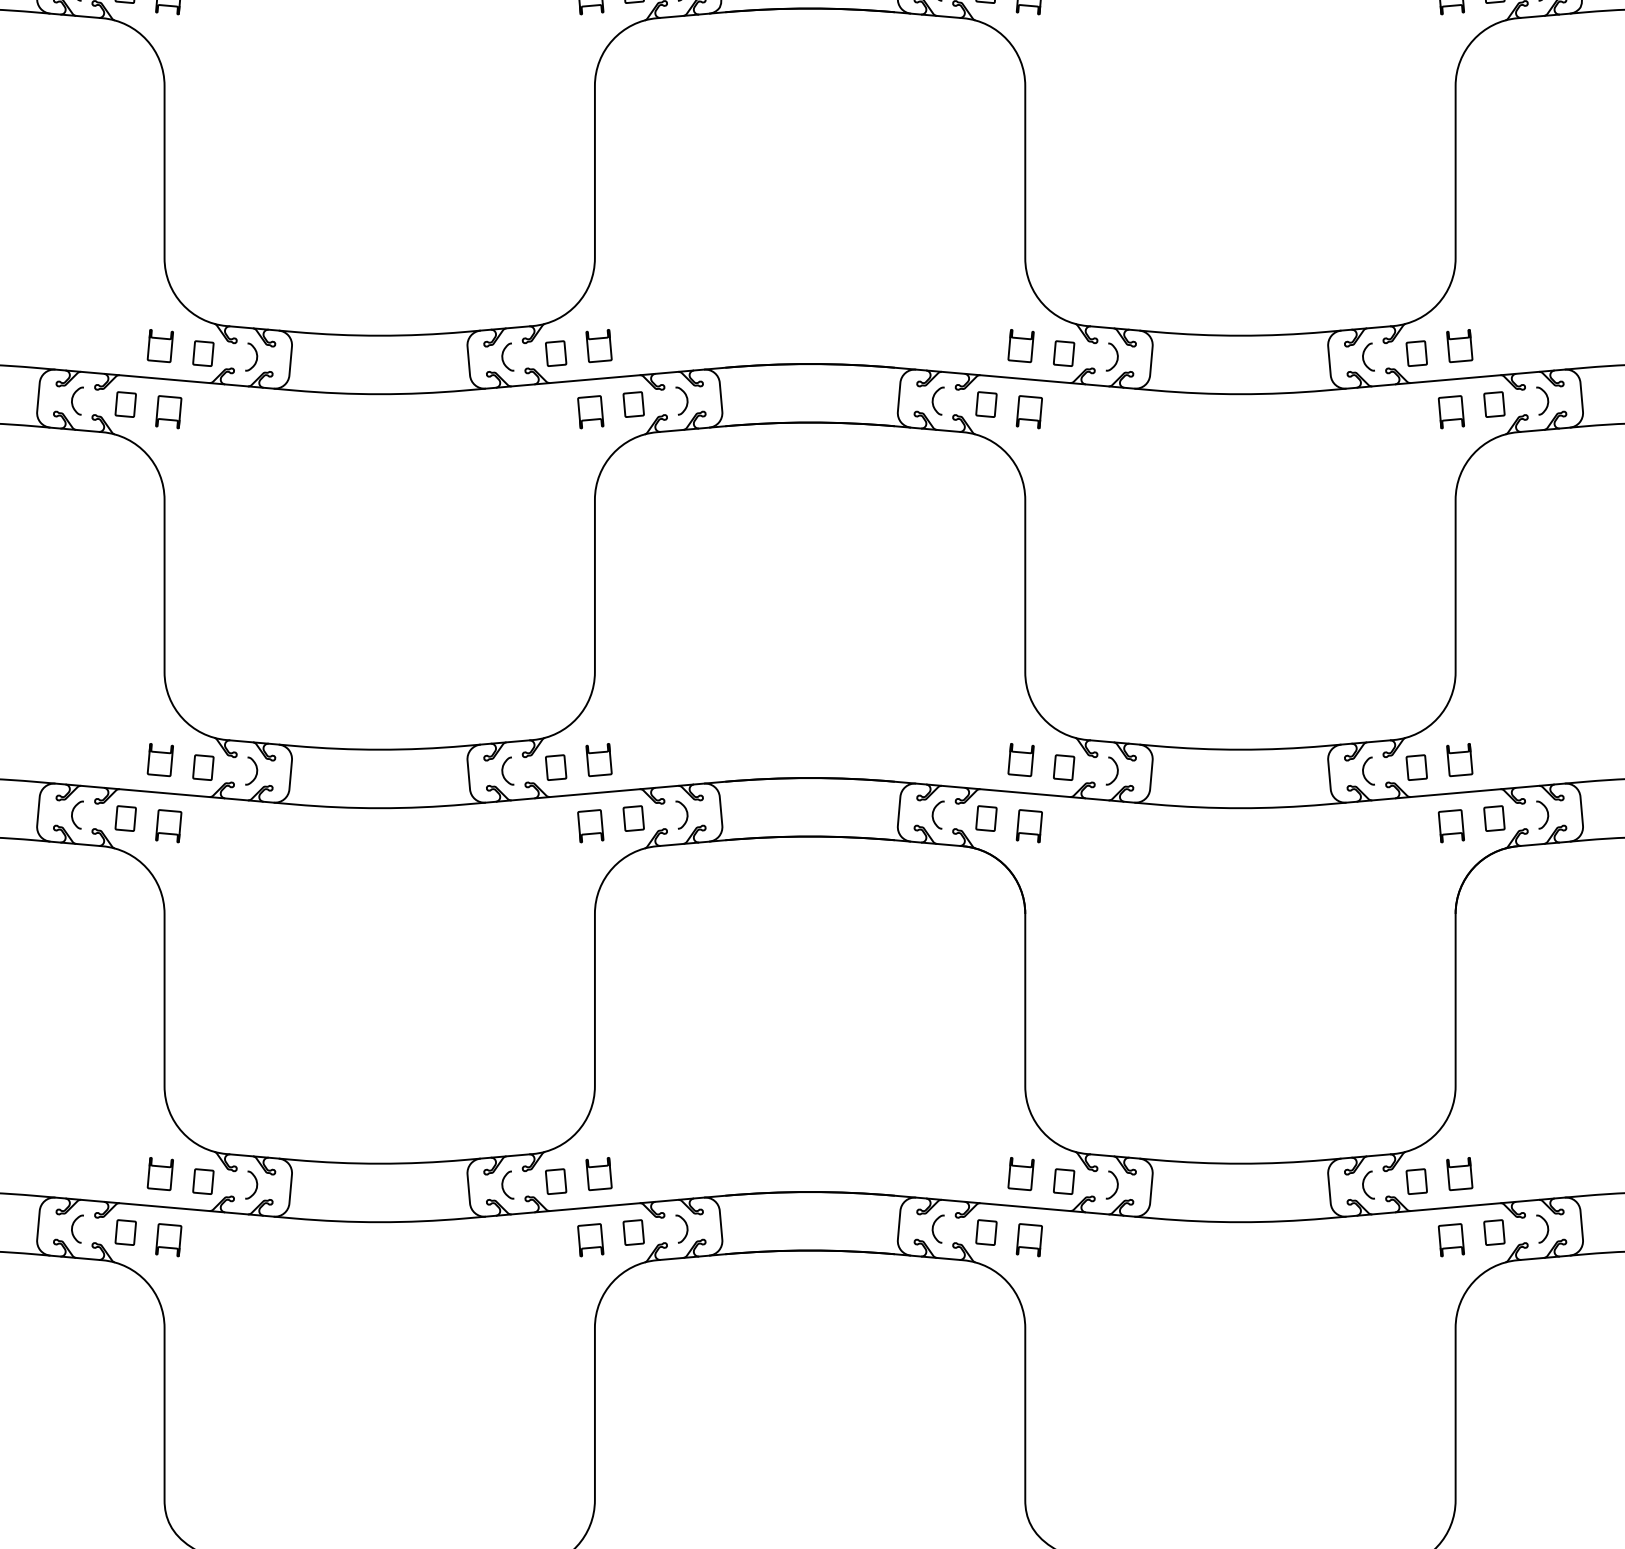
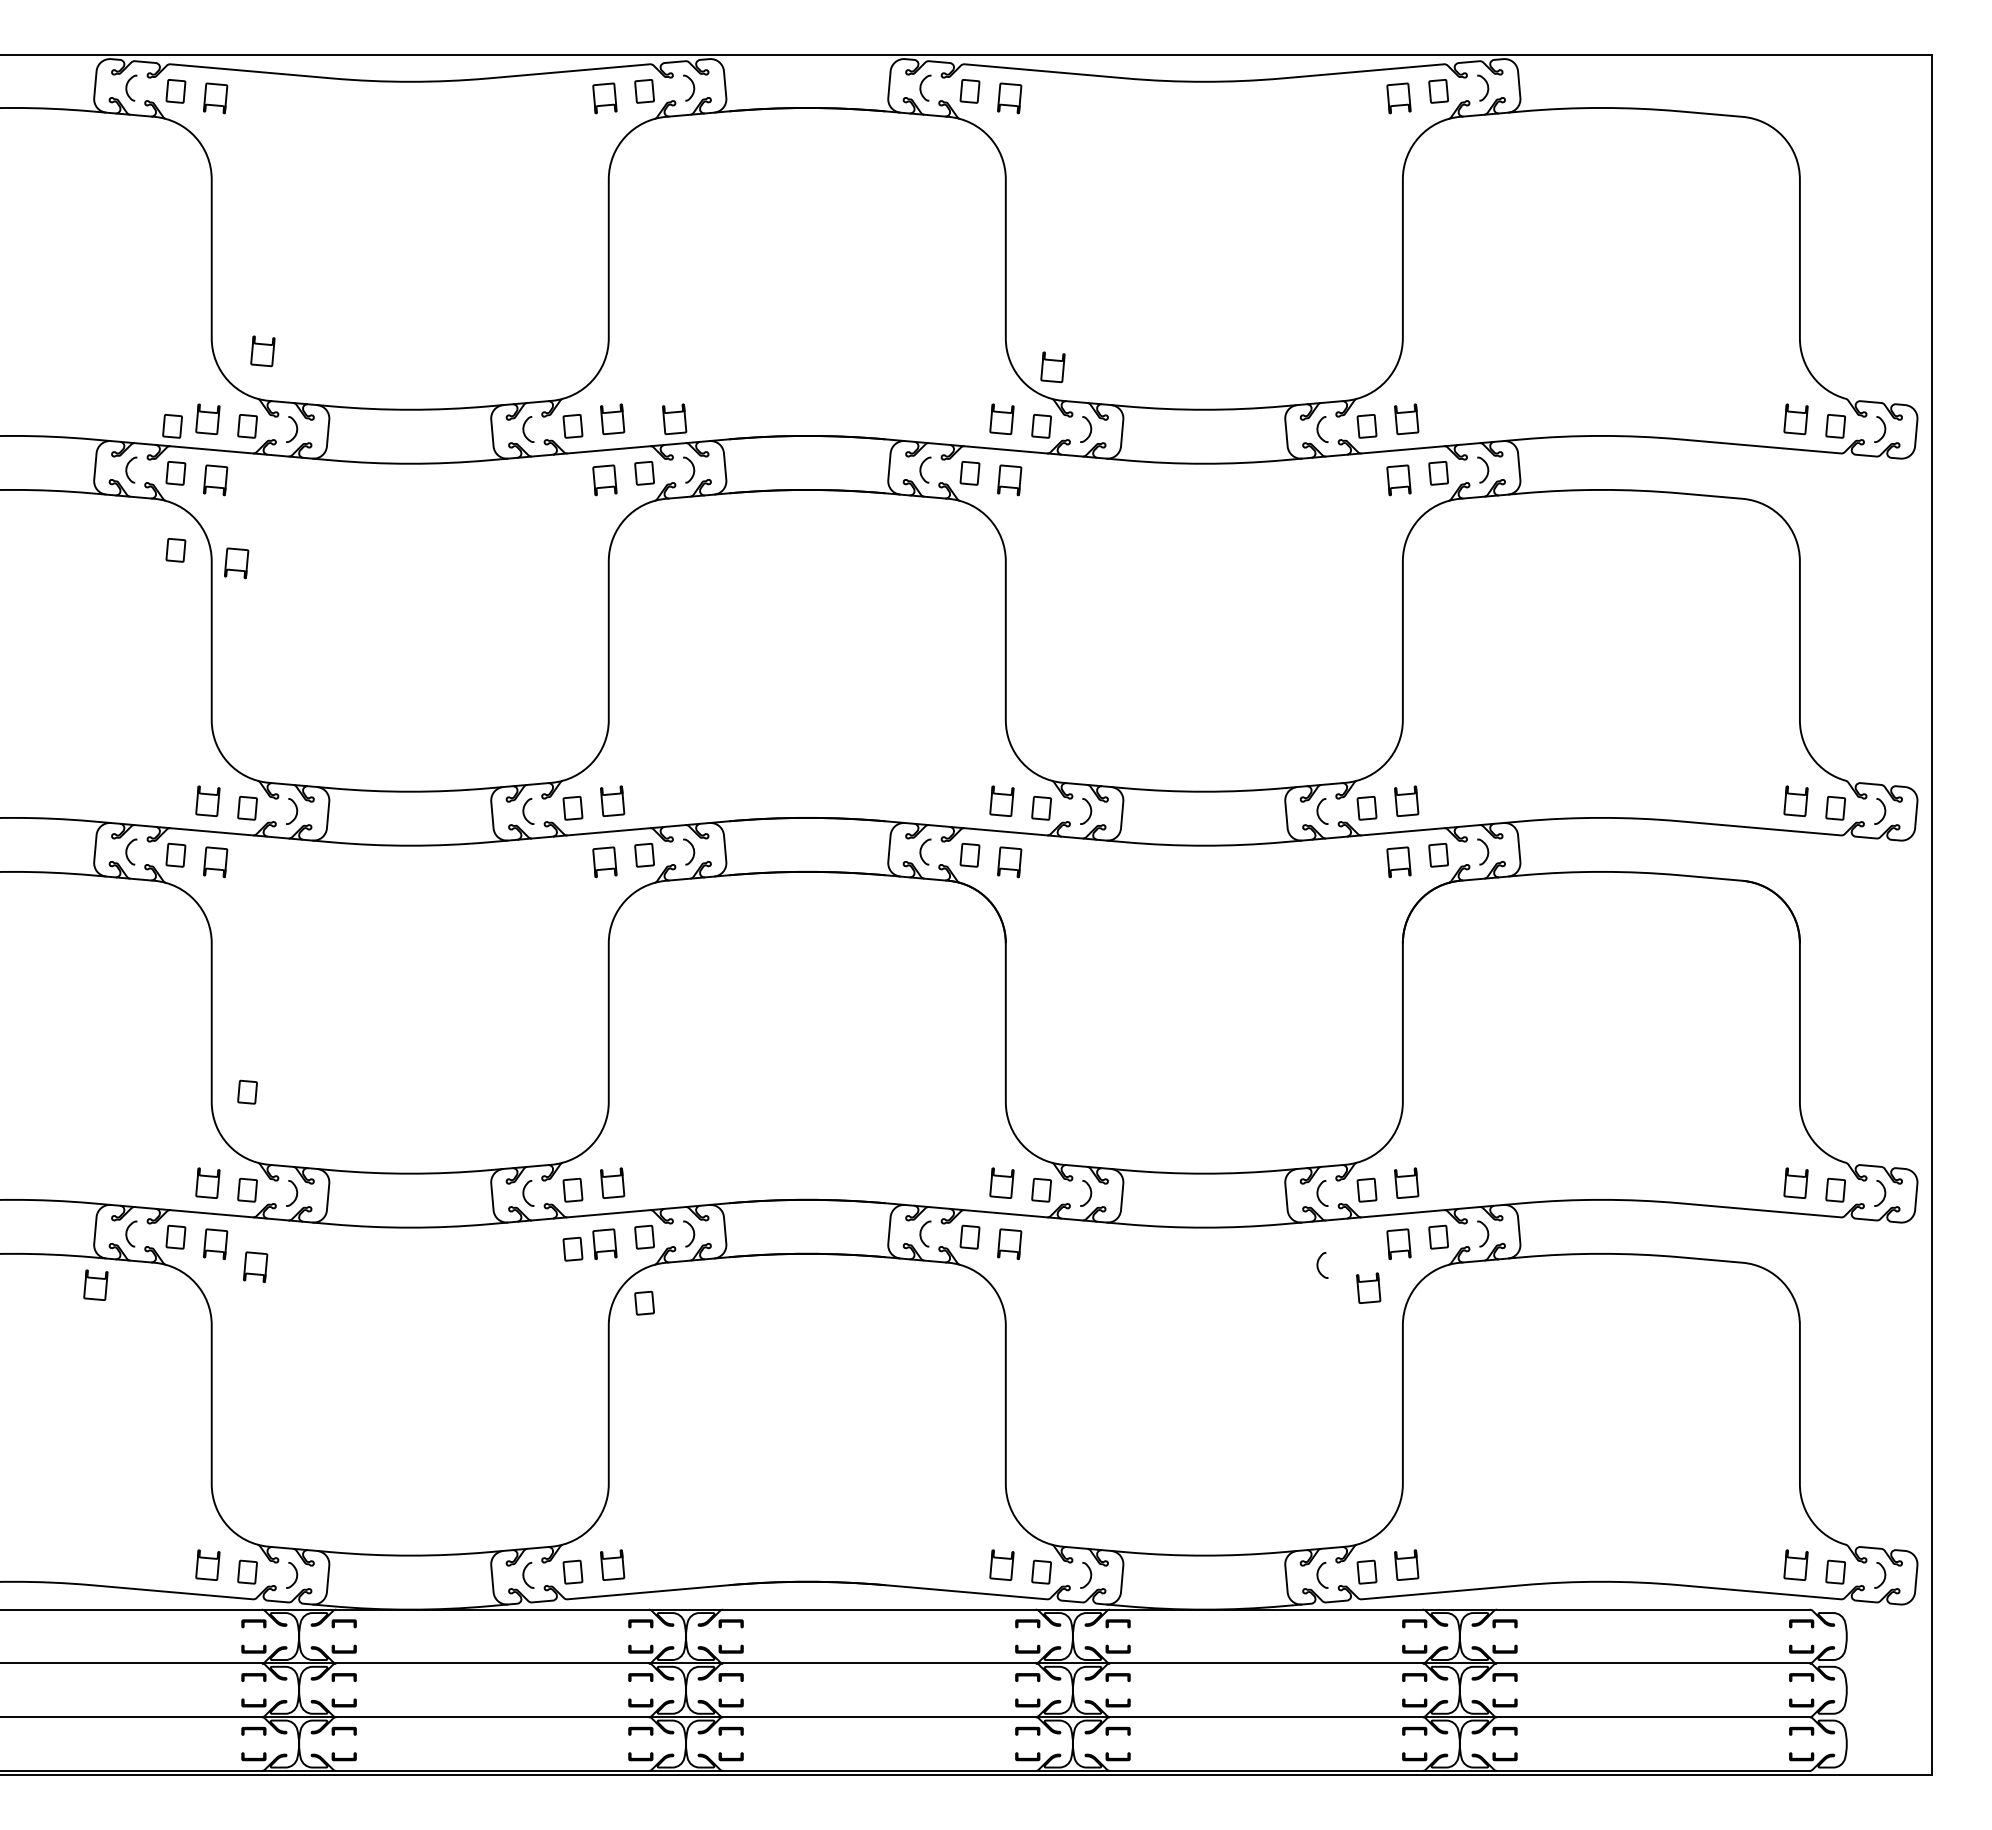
part: (219, 272) -> (262, 351), added
part: (1075, 289) -> (1052, 367), added
part: (666, 346) -> (674, 419), added
part: (122, 353) -> (172, 426), added
part: (125, 488) -> (175, 550), added
part: (191, 502) -> (236, 563), added
part: (203, 1074) -> (247, 1091), added
part: (555, 1244) -> (572, 1248), added
curve: (1364, 1263) -> (1318, 1265), added
part: (211, 1264) -> (255, 1266), added
part: (38, 1283) -> (95, 1284), added
part: (1418, 1287) -> (1368, 1287), added
part: (633, 1303) -> (644, 1302), added

